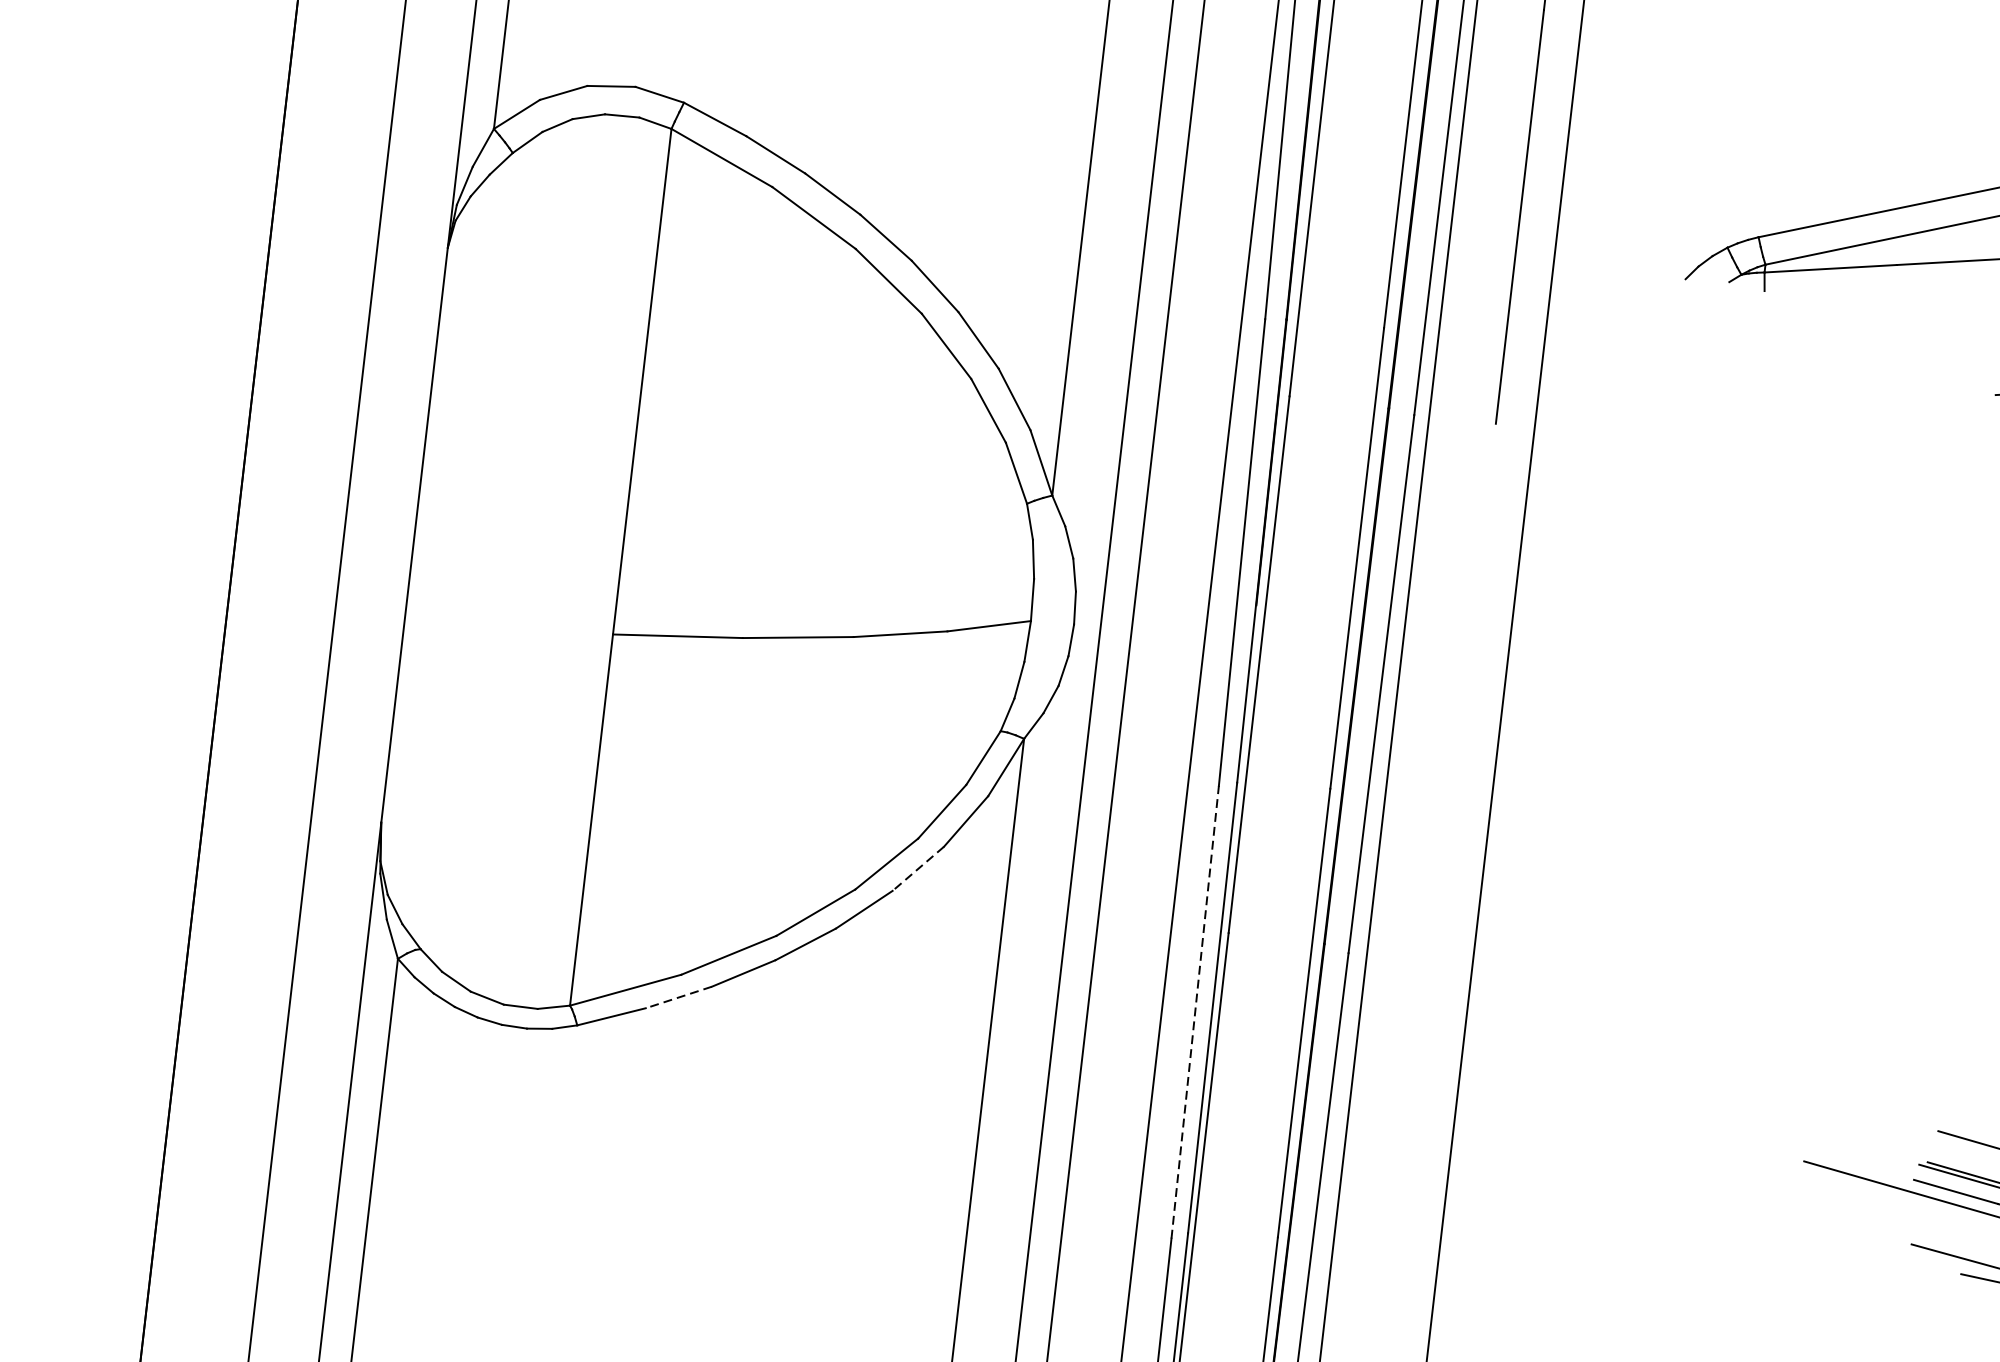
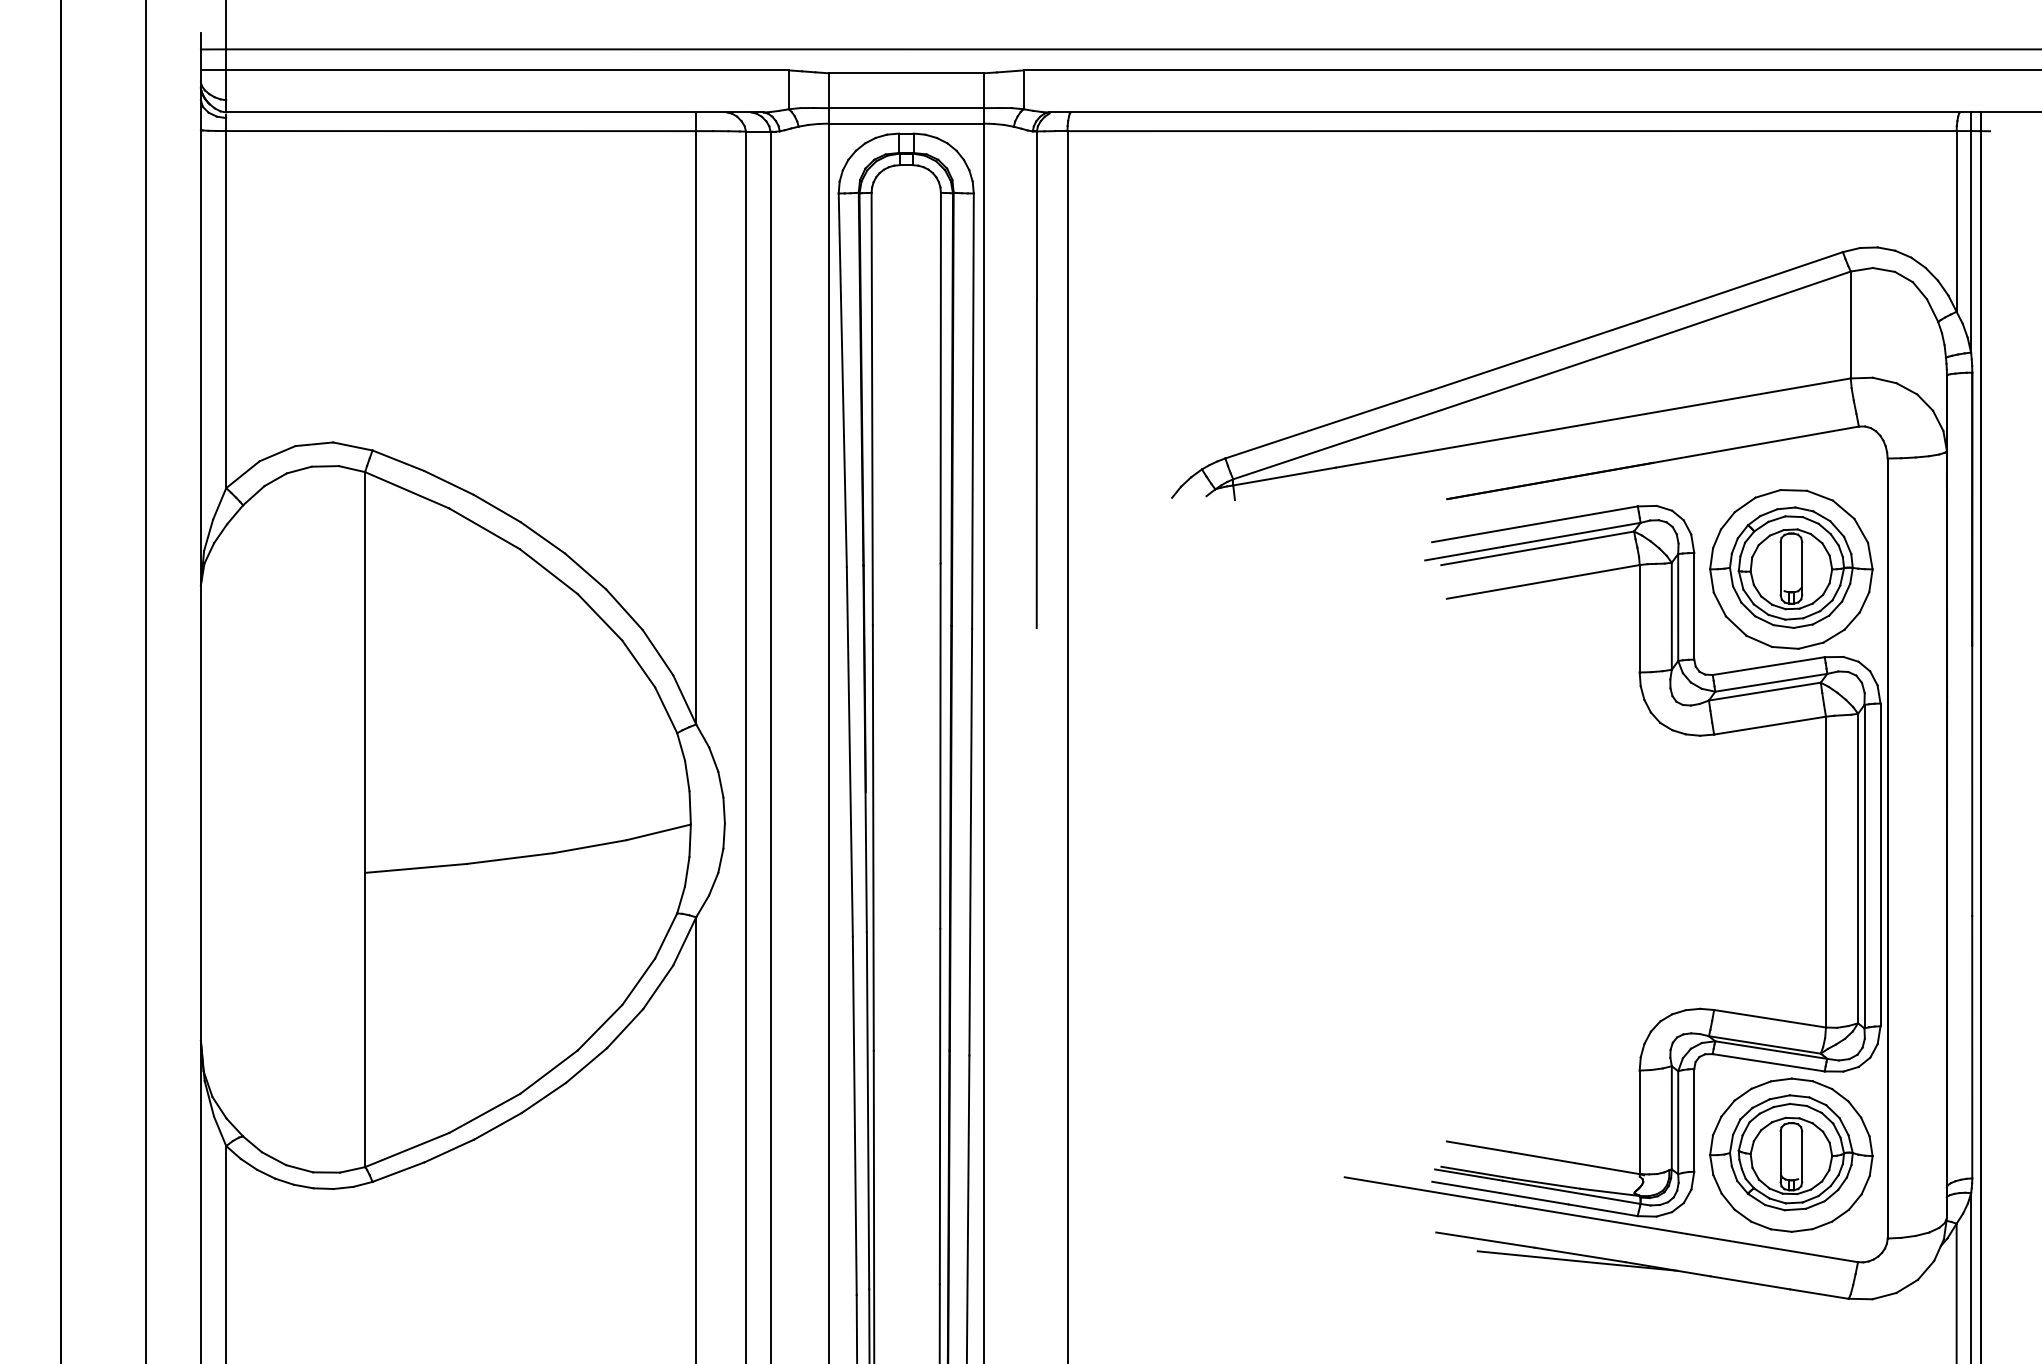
line: (918, 868) -> (625, 1028), dashed -> solid
line: (678, 998) -> (449, 1151), dashed -> solid
line: (1194, 1011) -> (854, 1115), dashed -> solid

